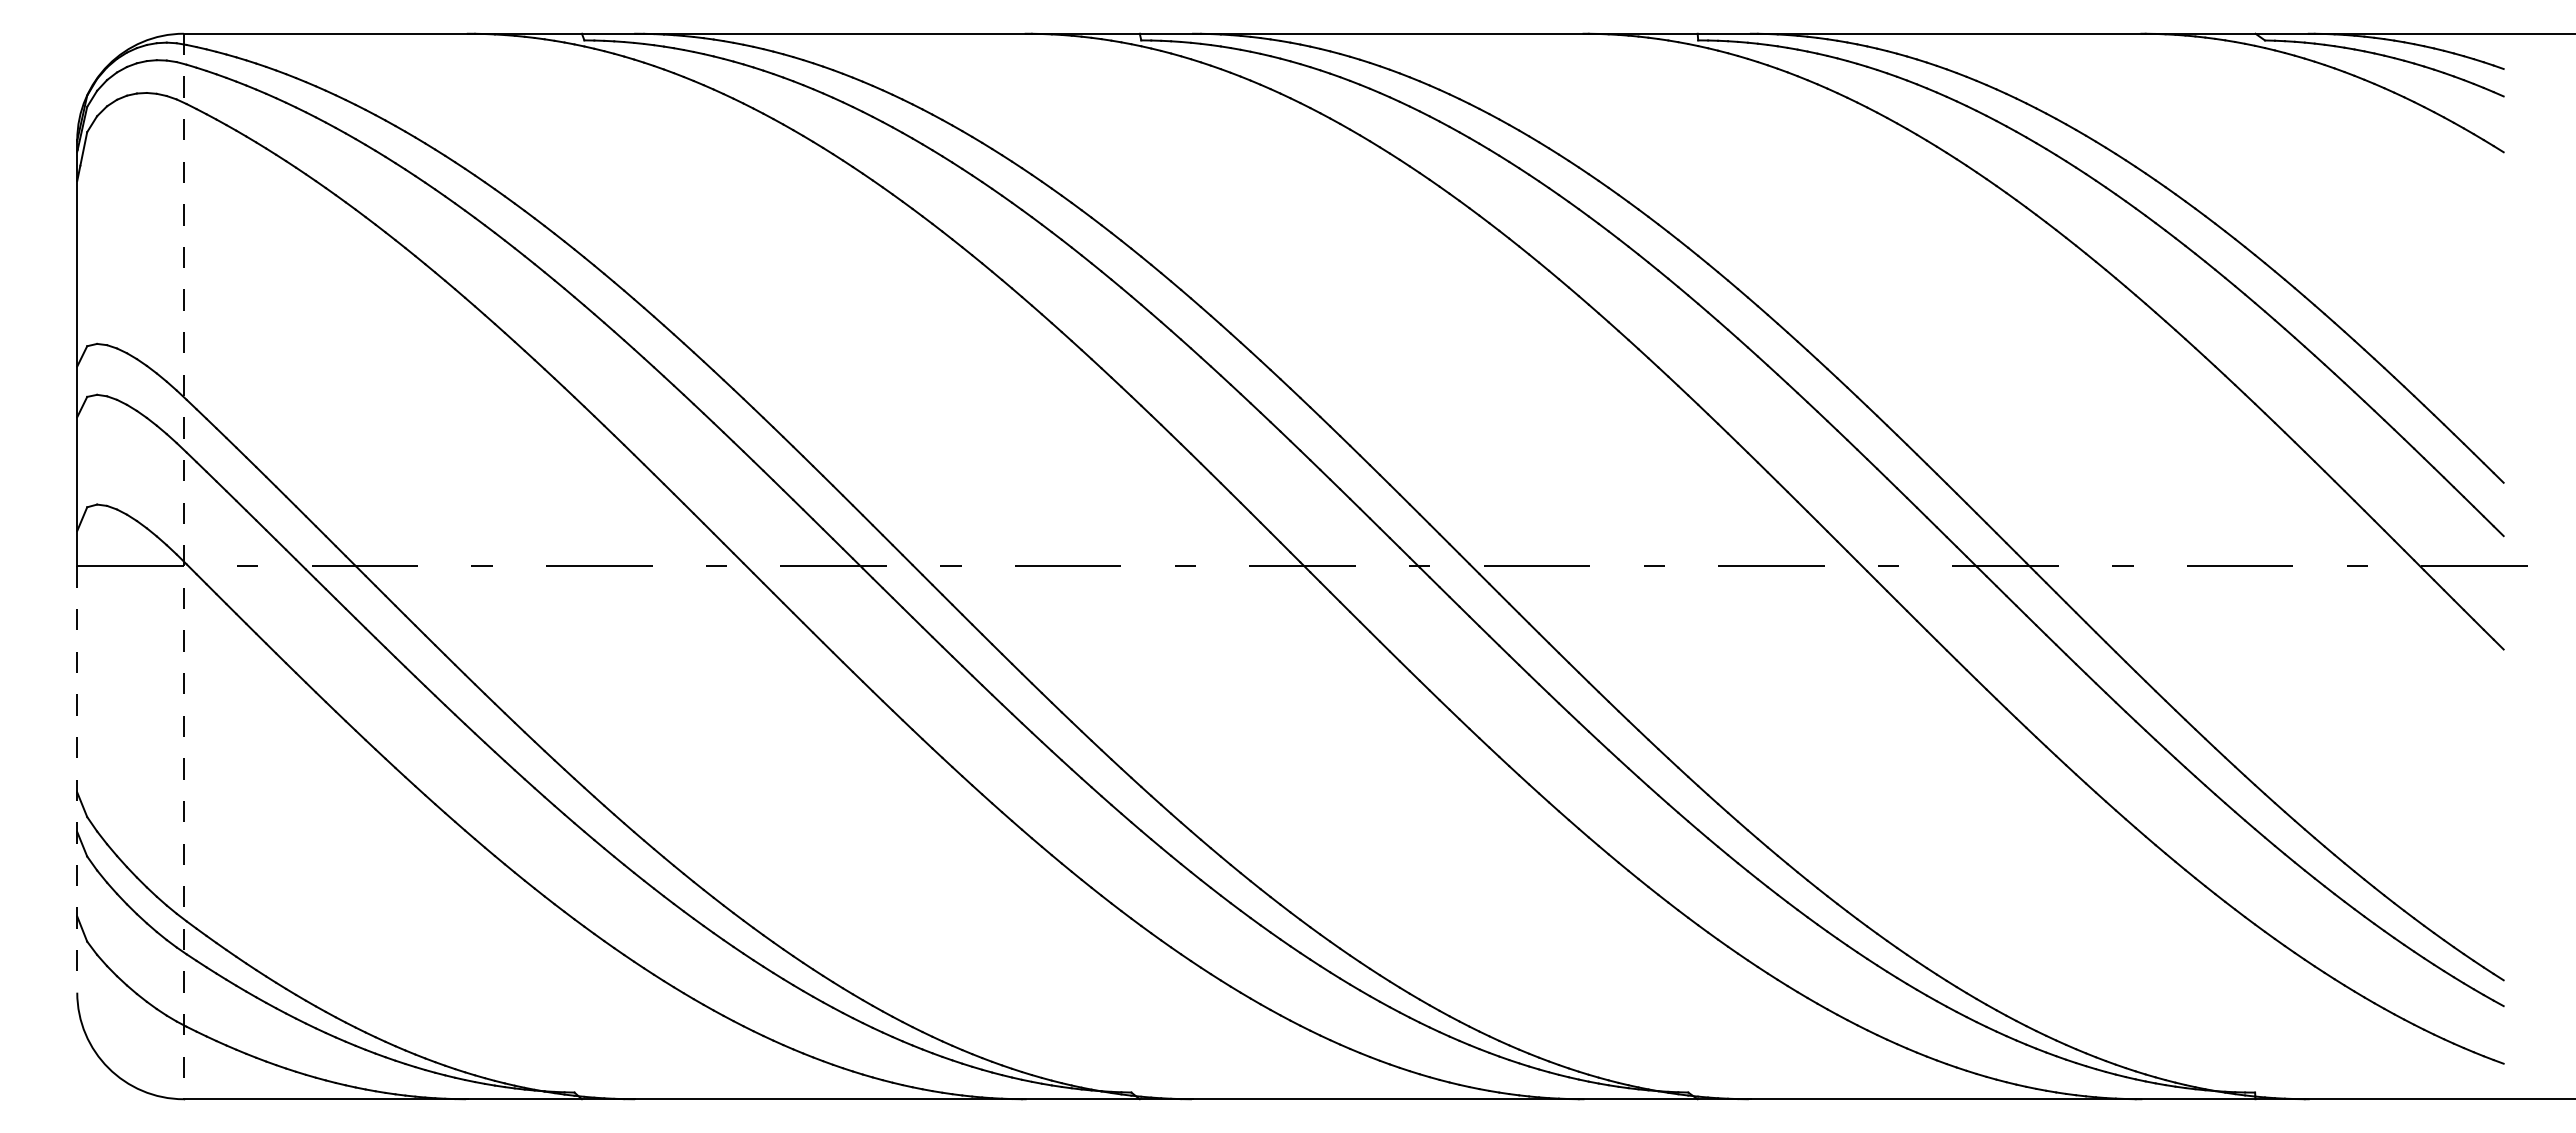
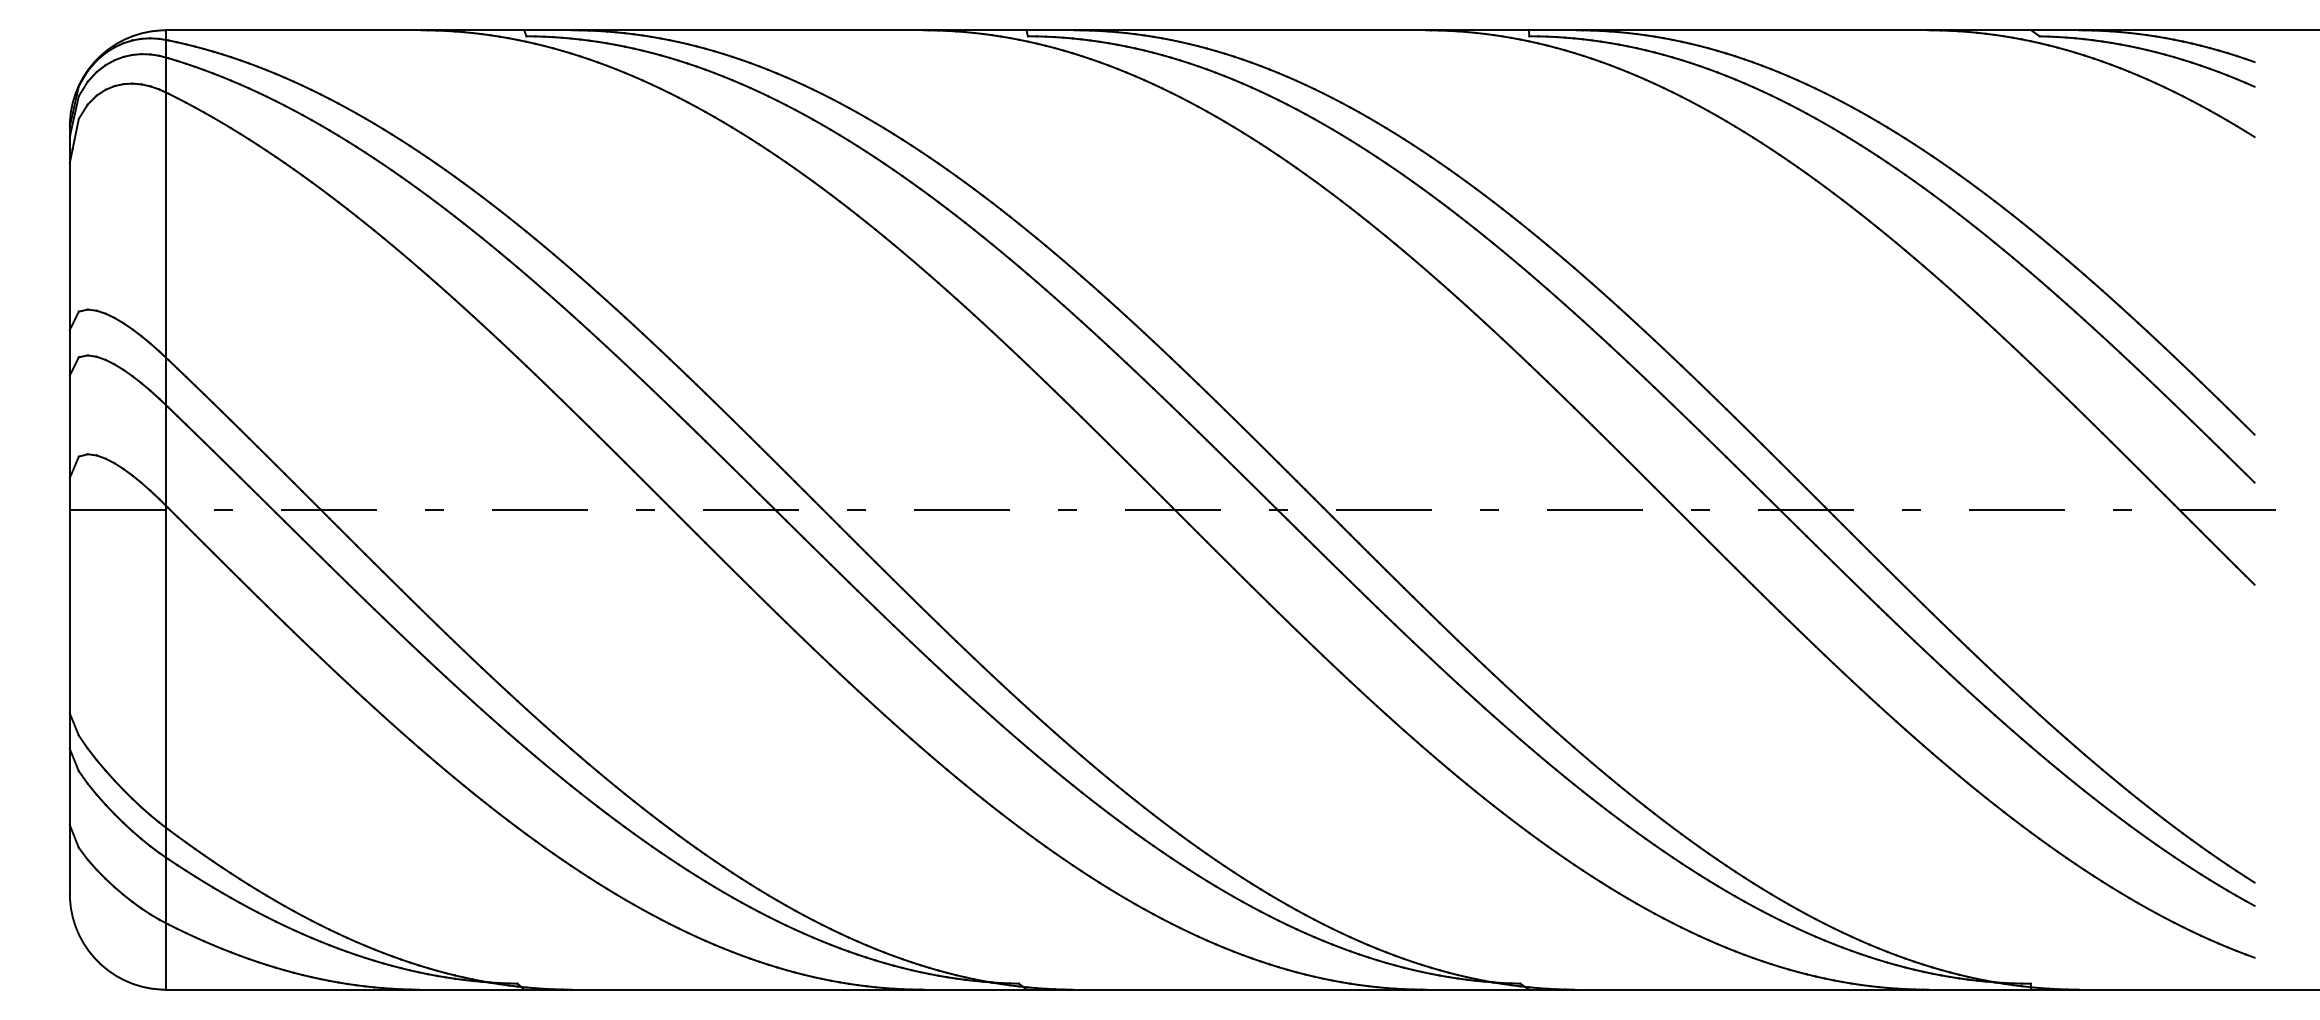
line: (183, 566) -> (165, 510), dashed -> solid
line: (77, 780) -> (70, 702), dashed -> solid

